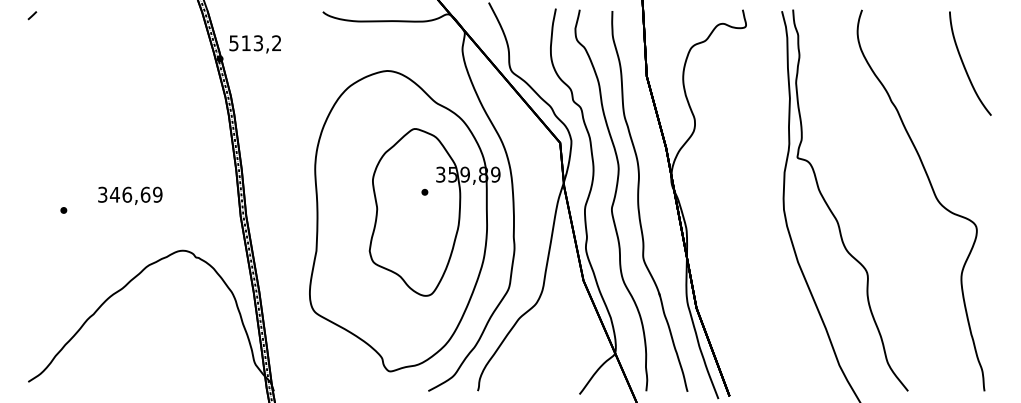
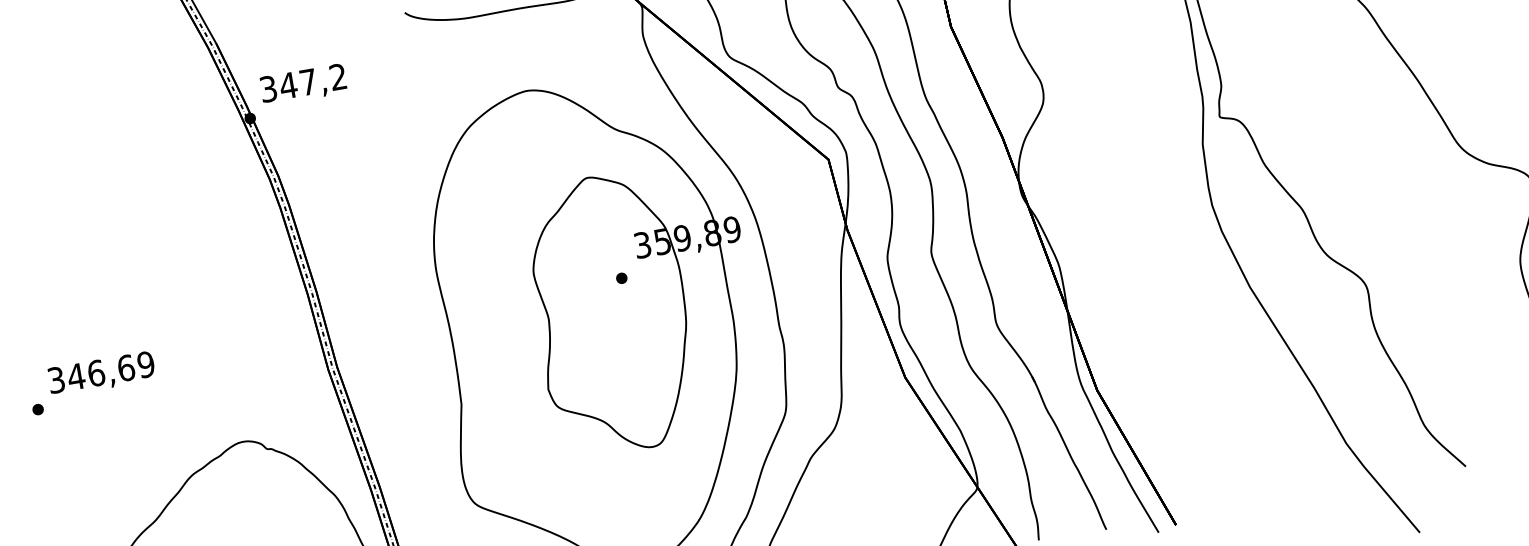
text: (245, 43) -> (287, 86), 513,2 -> 347,2
text: (130, 195) -> (101, 373), moved

